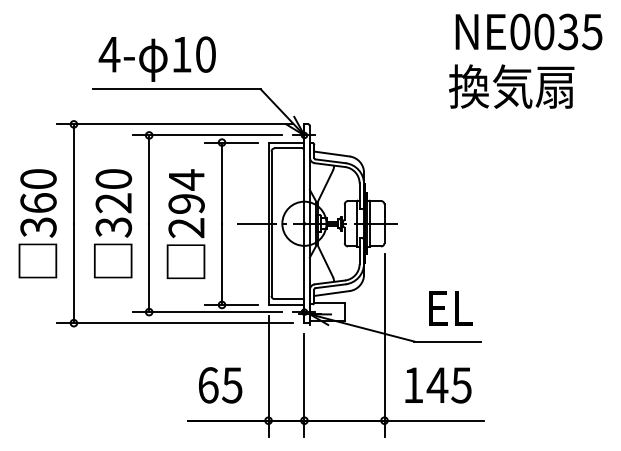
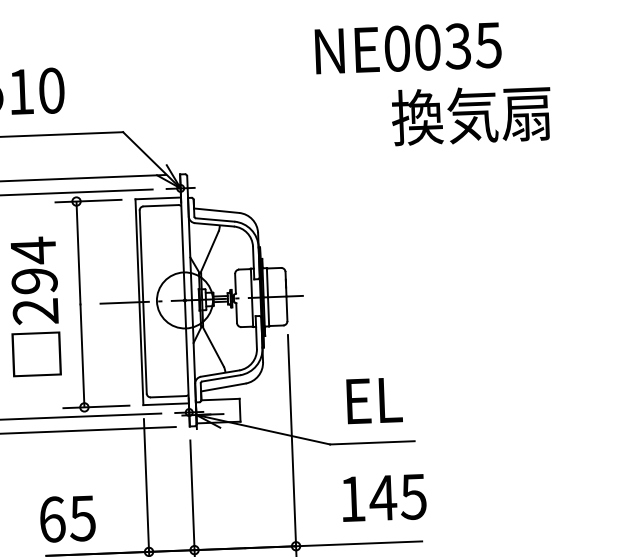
text: (528, 31) -> (407, 47), moved
text: (511, 86) -> (471, 115), moved
text: (220, 385) -> (67, 519), moved
text: (438, 385) -> (384, 498), moved

